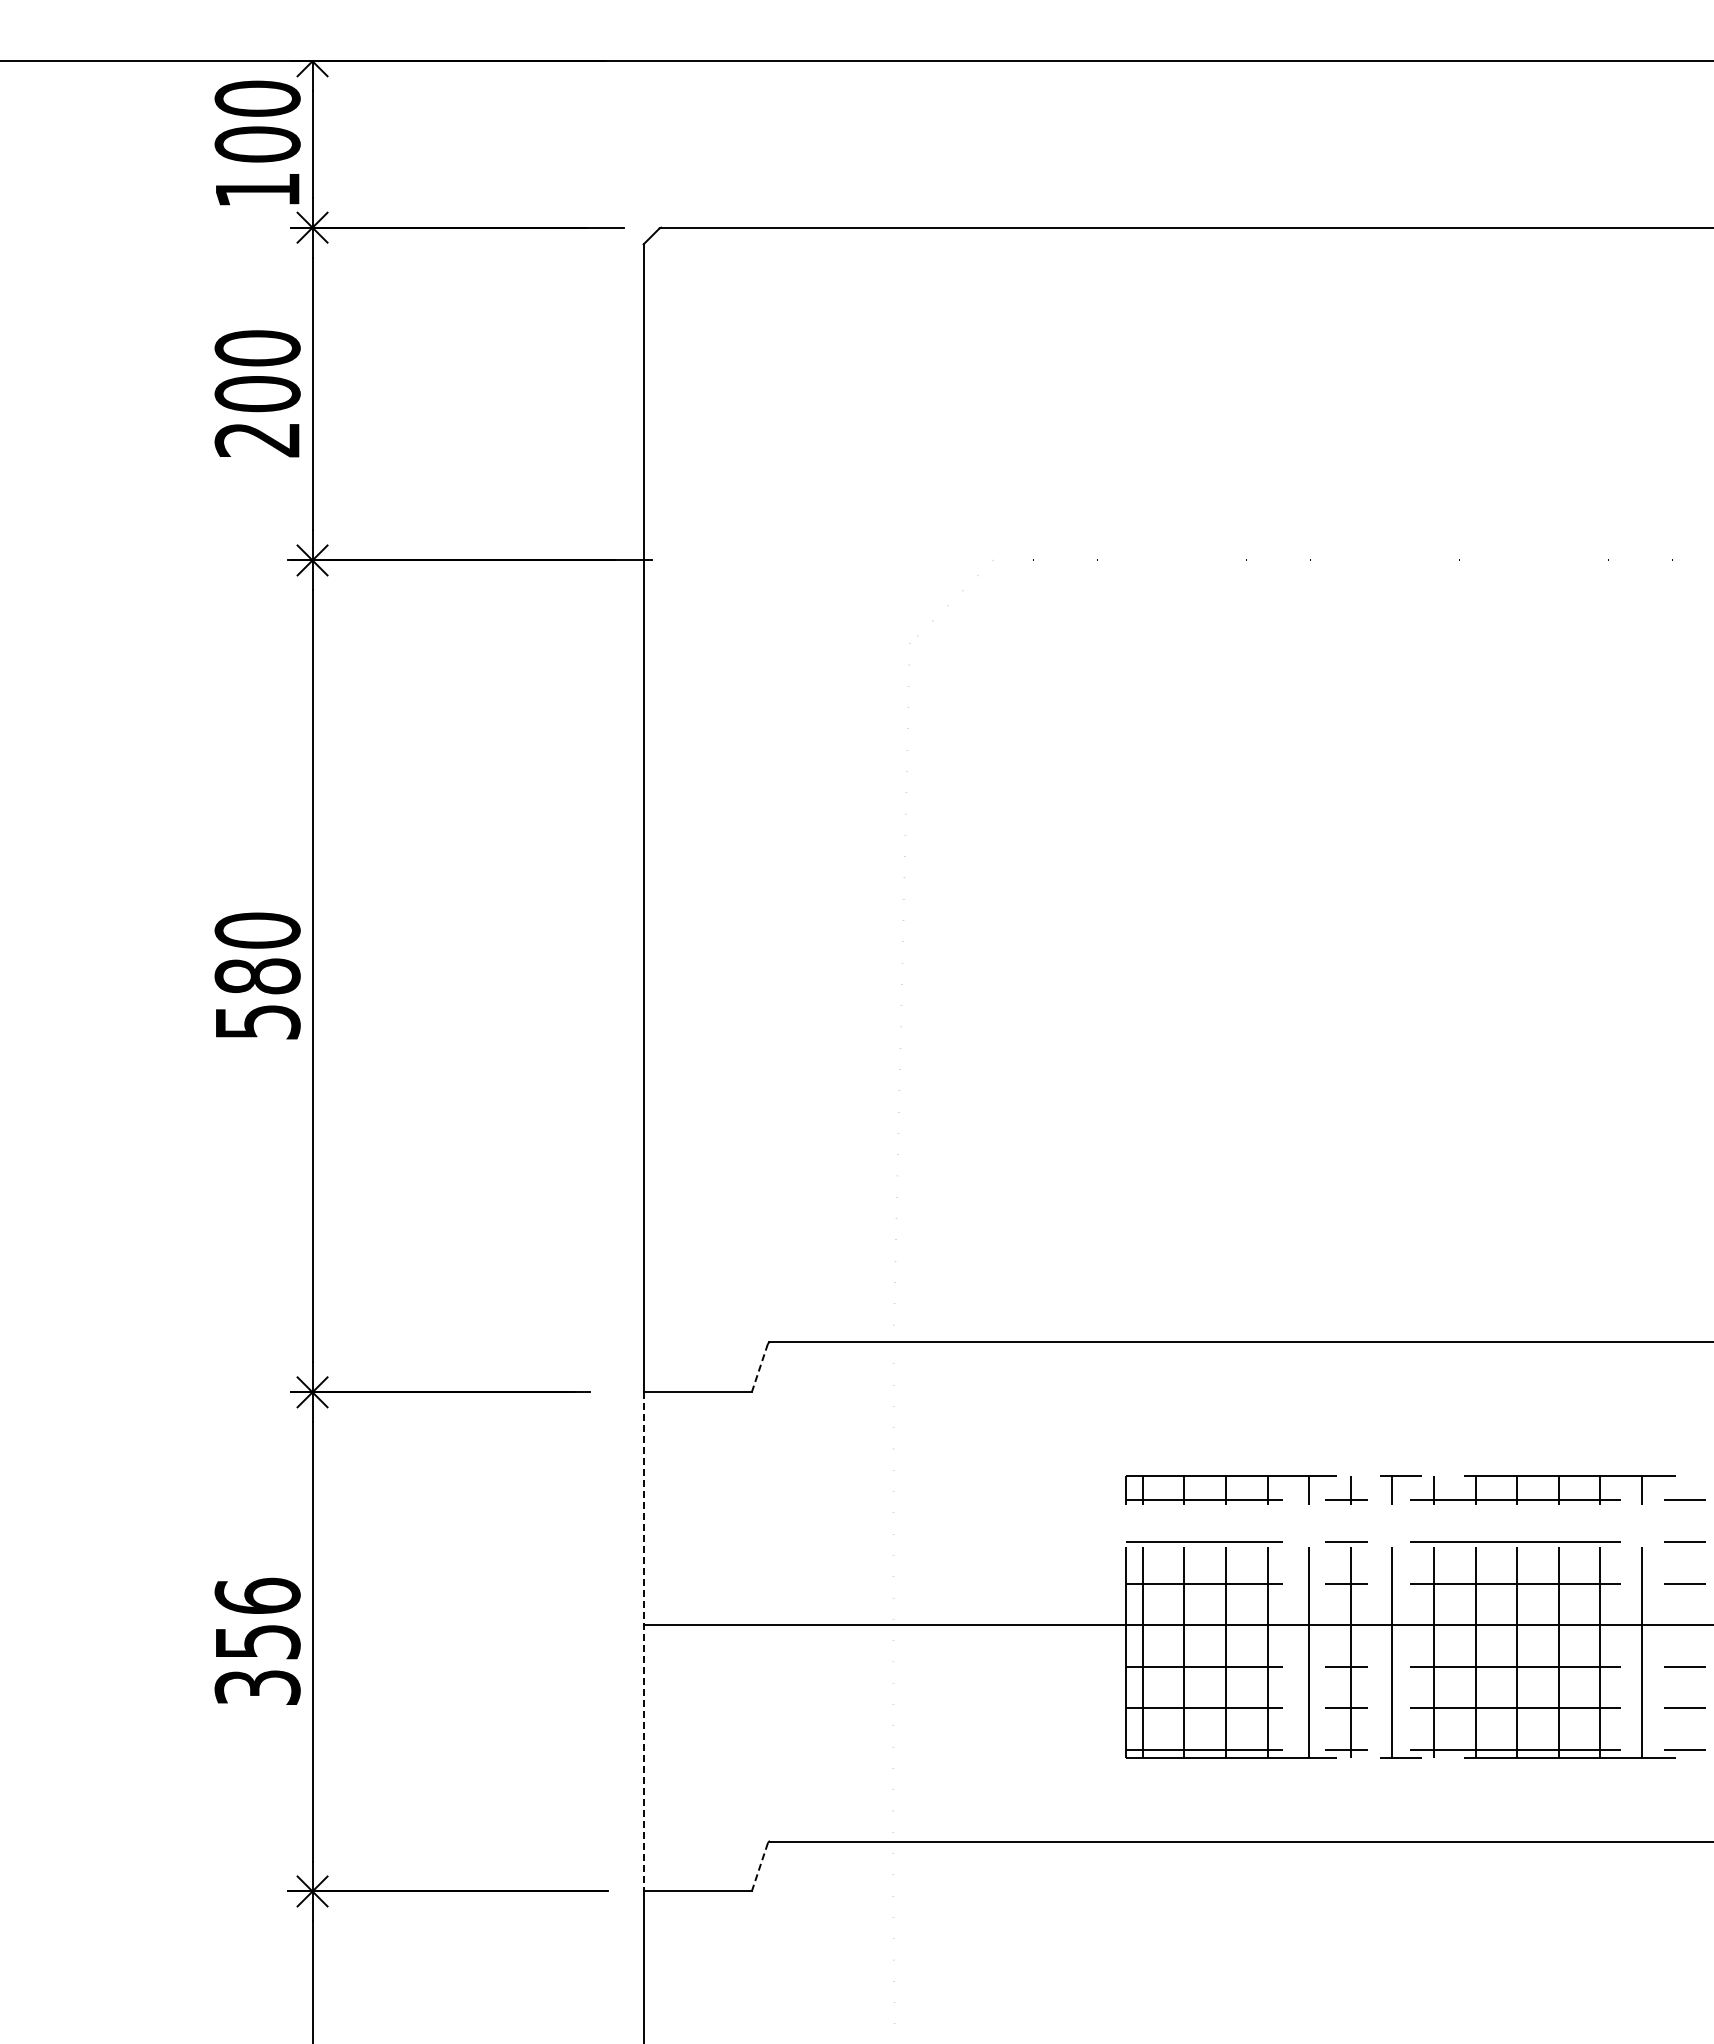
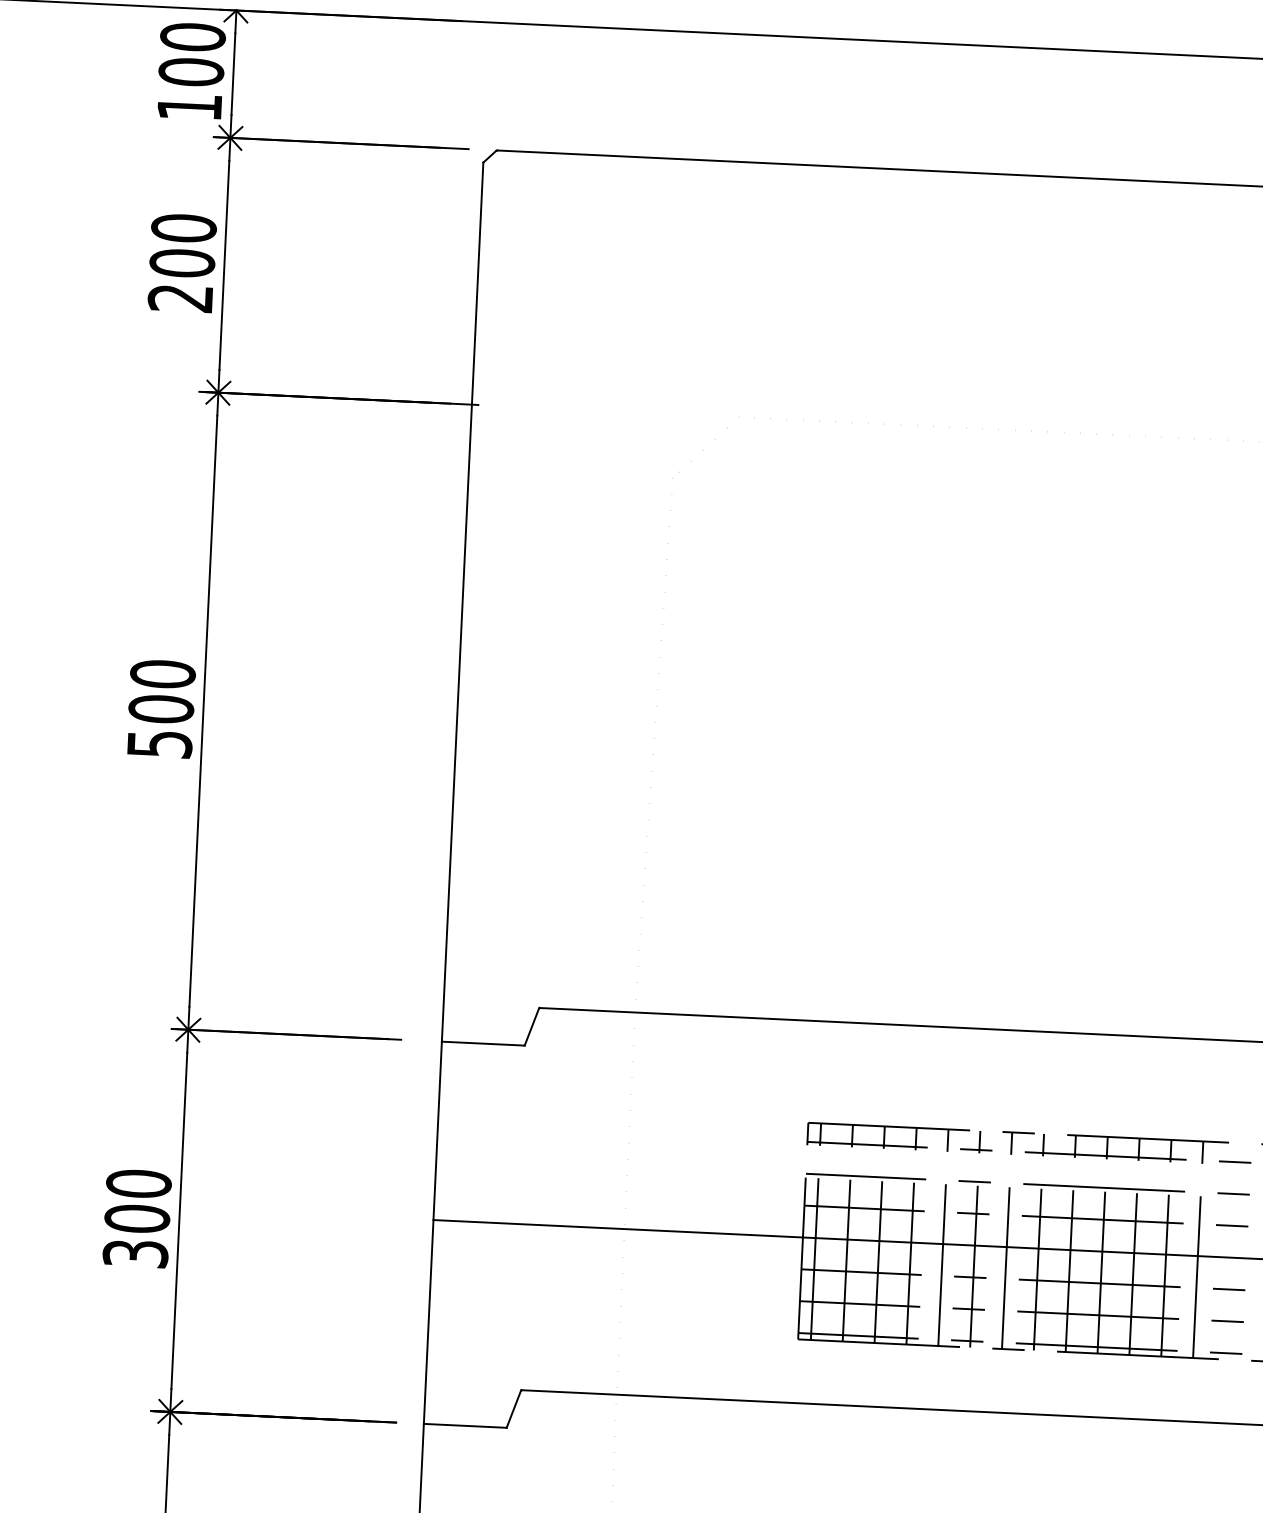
text: (257, 976) -> (161, 709), 580 -> 500
line: (760, 1366) -> (532, 1026), dashed -> solid
text: (257, 1618) -> (138, 1200), 356 -> 300
line: (643, 1641) -> (432, 1232), dashed -> solid
line: (760, 1866) -> (514, 1409), dashed -> solid

